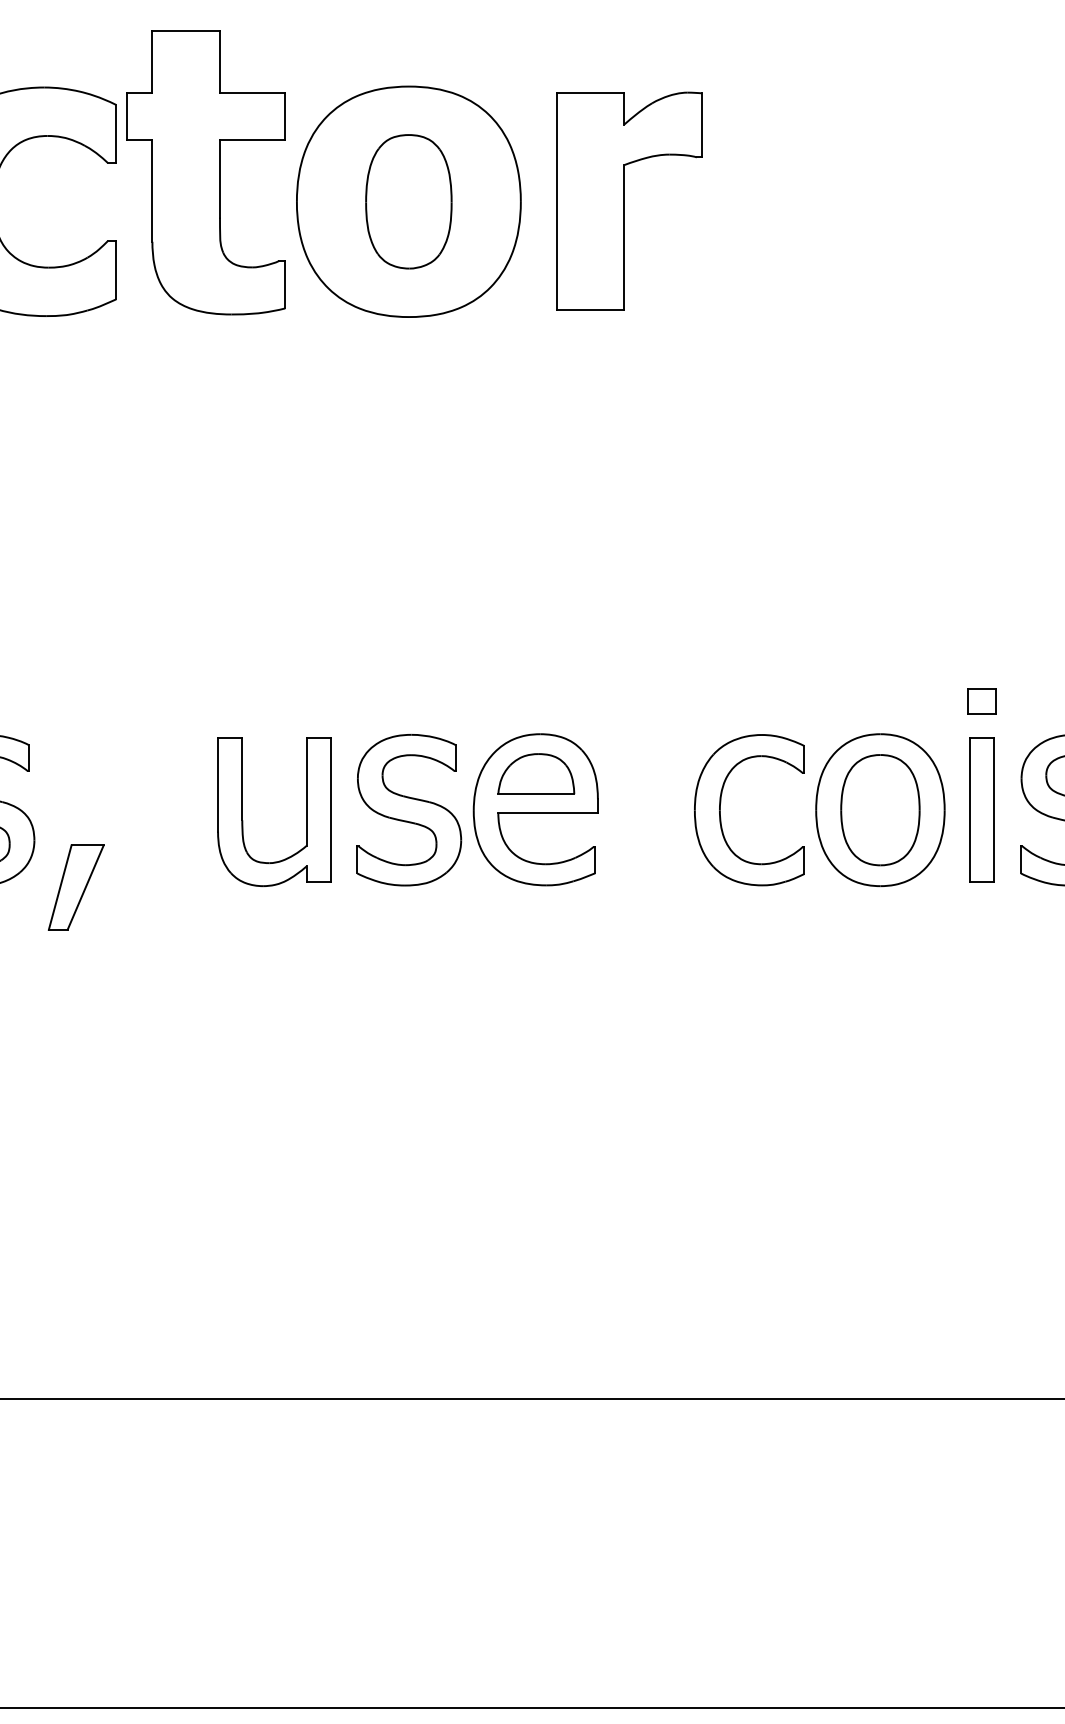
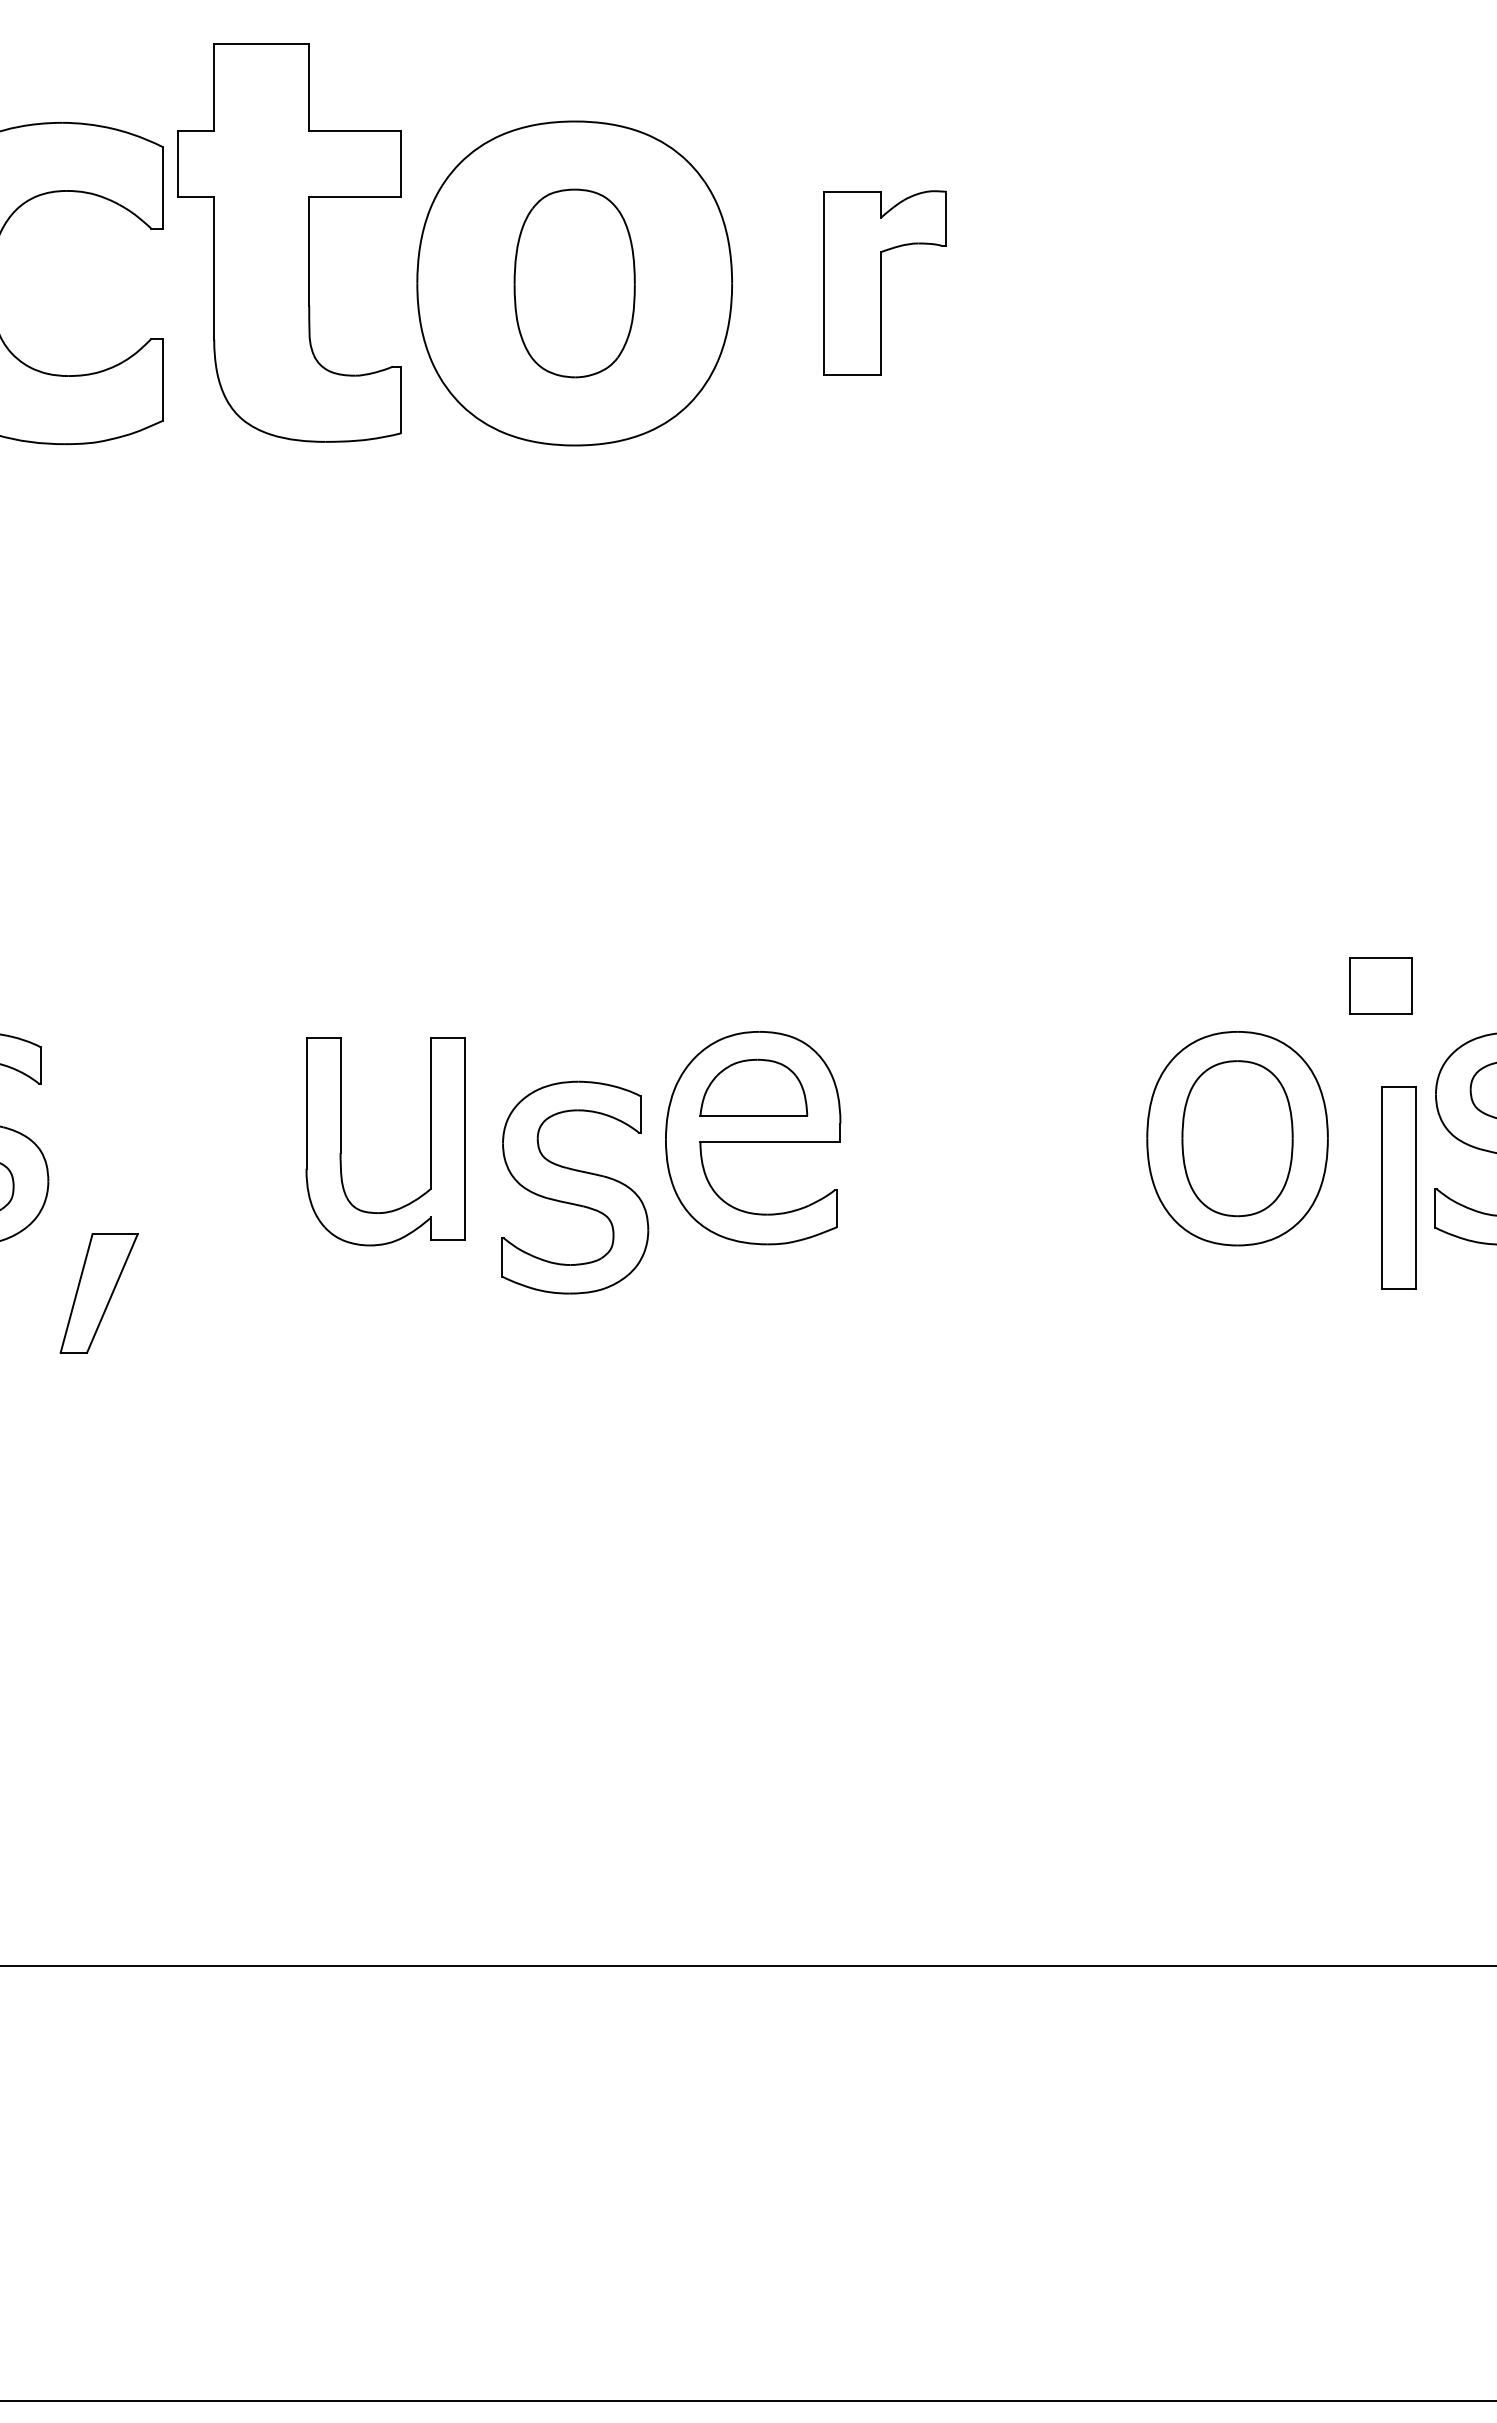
part: (629, 201) -> (884, 282), size x0.6
part: (982, 701) -> (1380, 986), size x1.6
part: (721, 804) -> (1013, 1130), removed
part: (409, 810) -> (575, 1187), moved
part: (982, 810) -> (1398, 1187), moved
part: (75, 887) -> (98, 1293), moved

